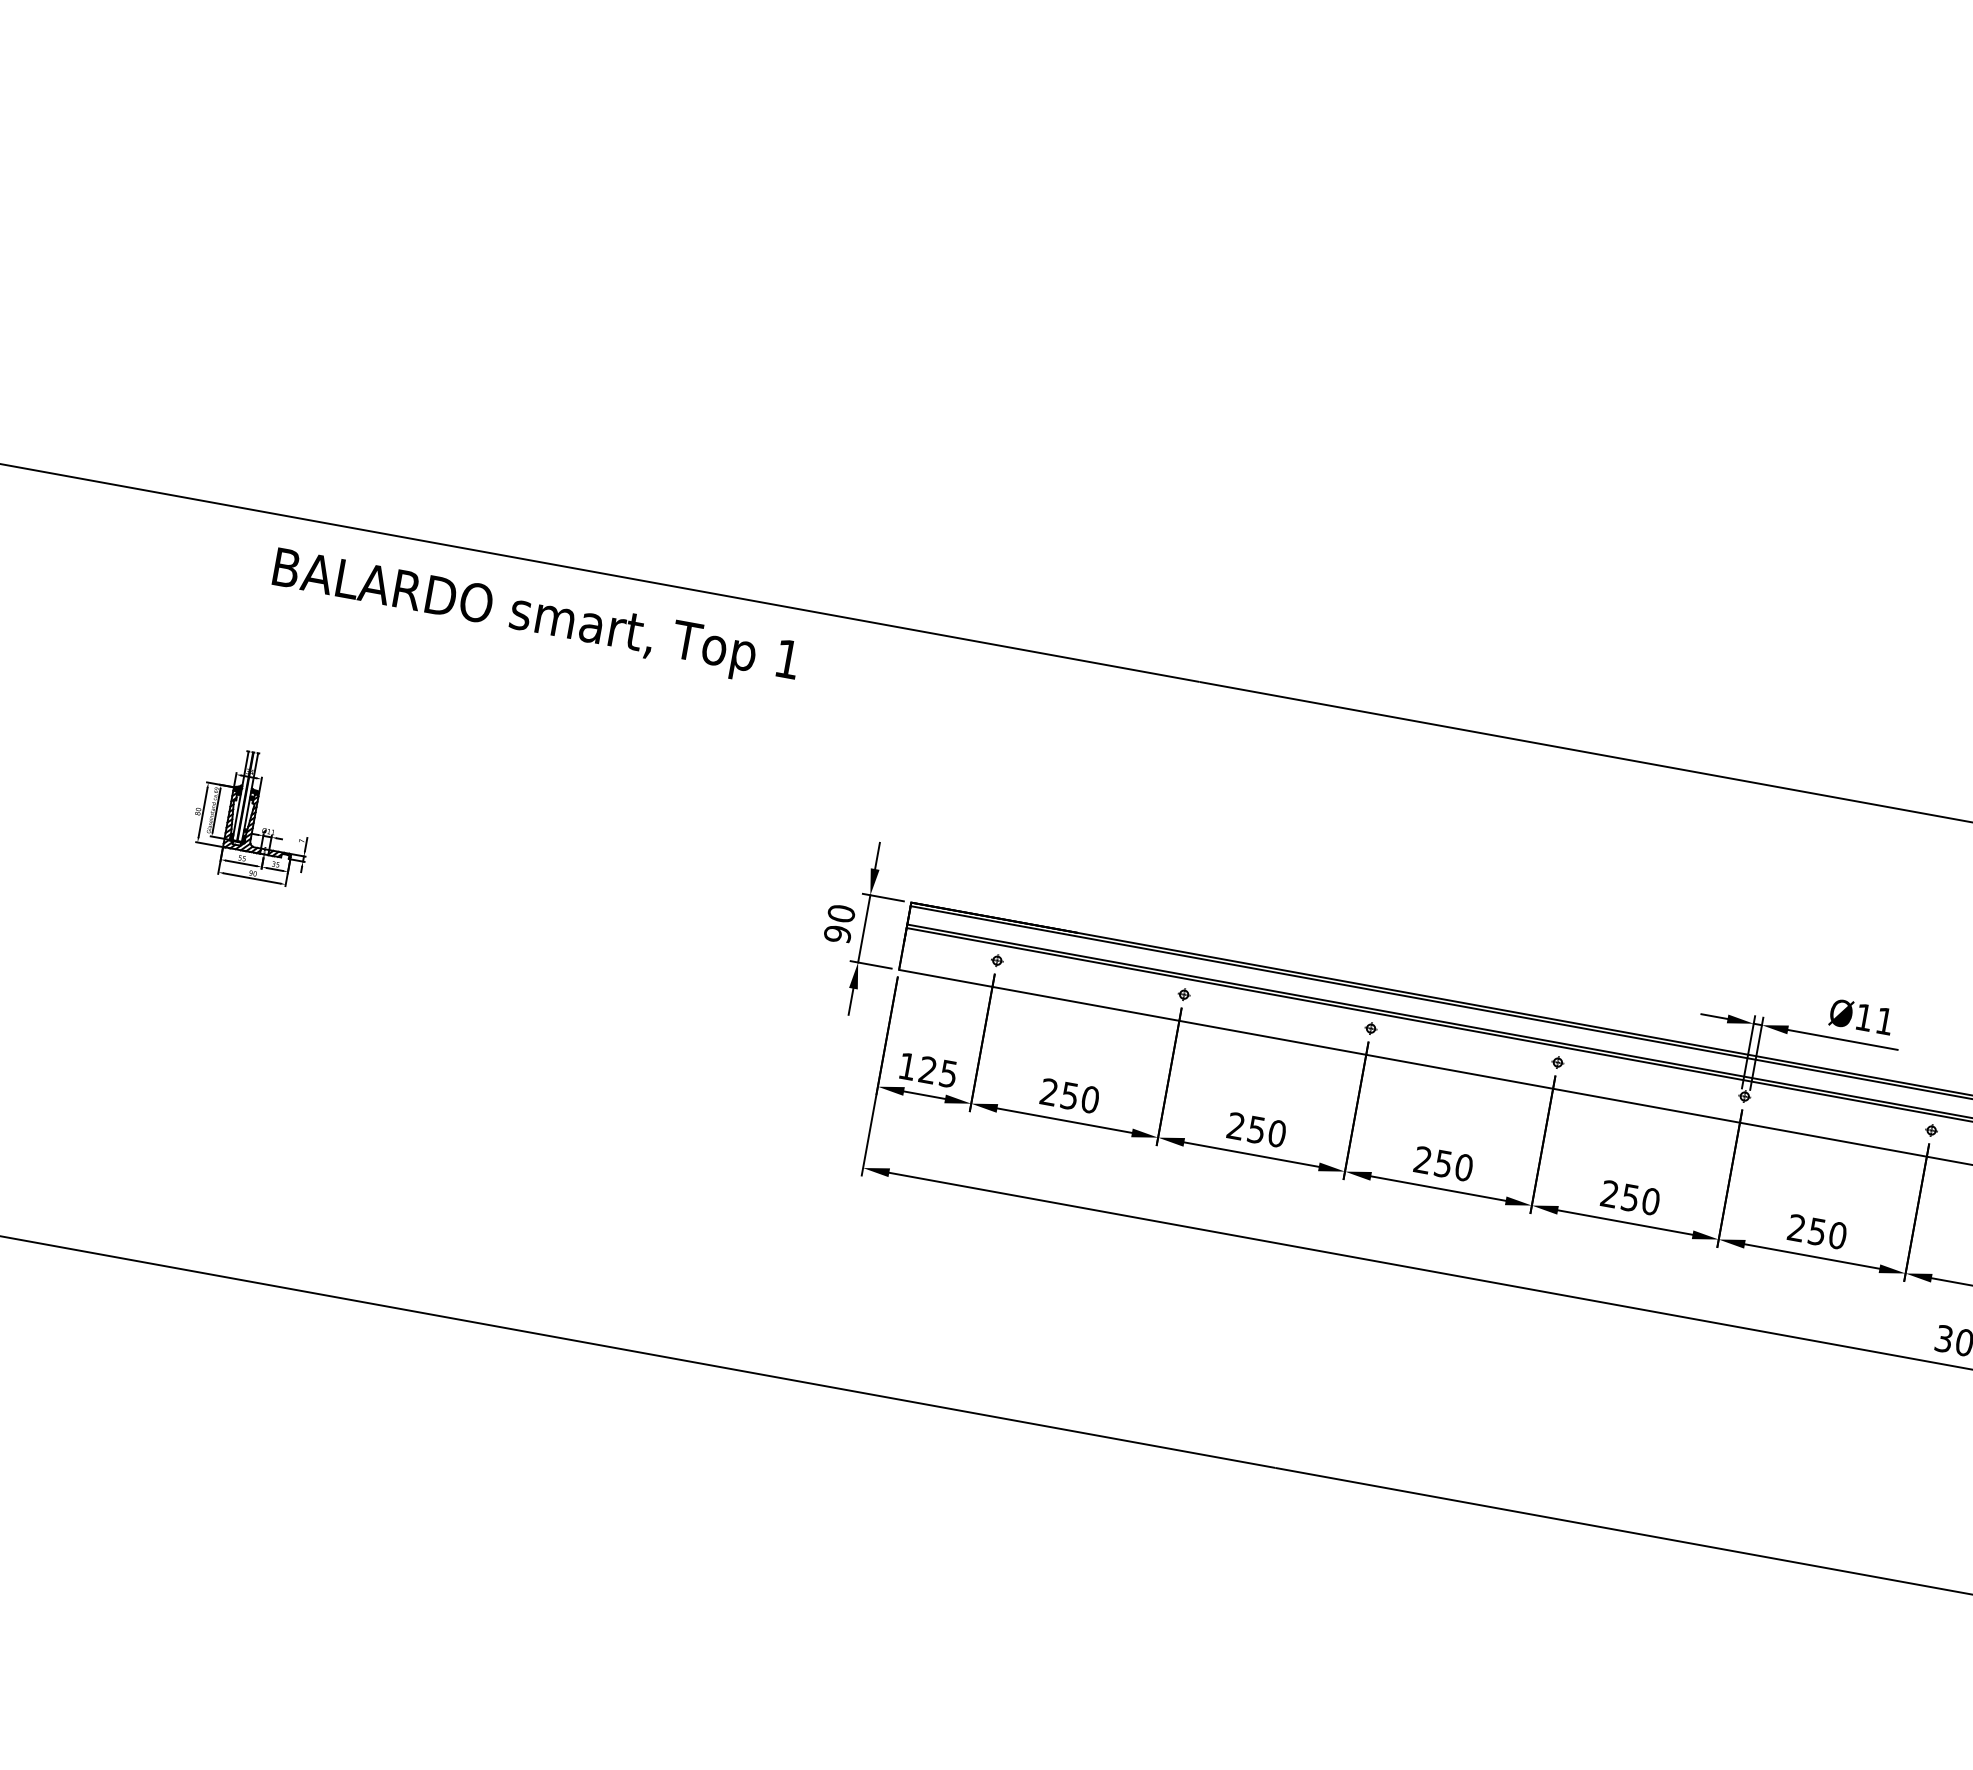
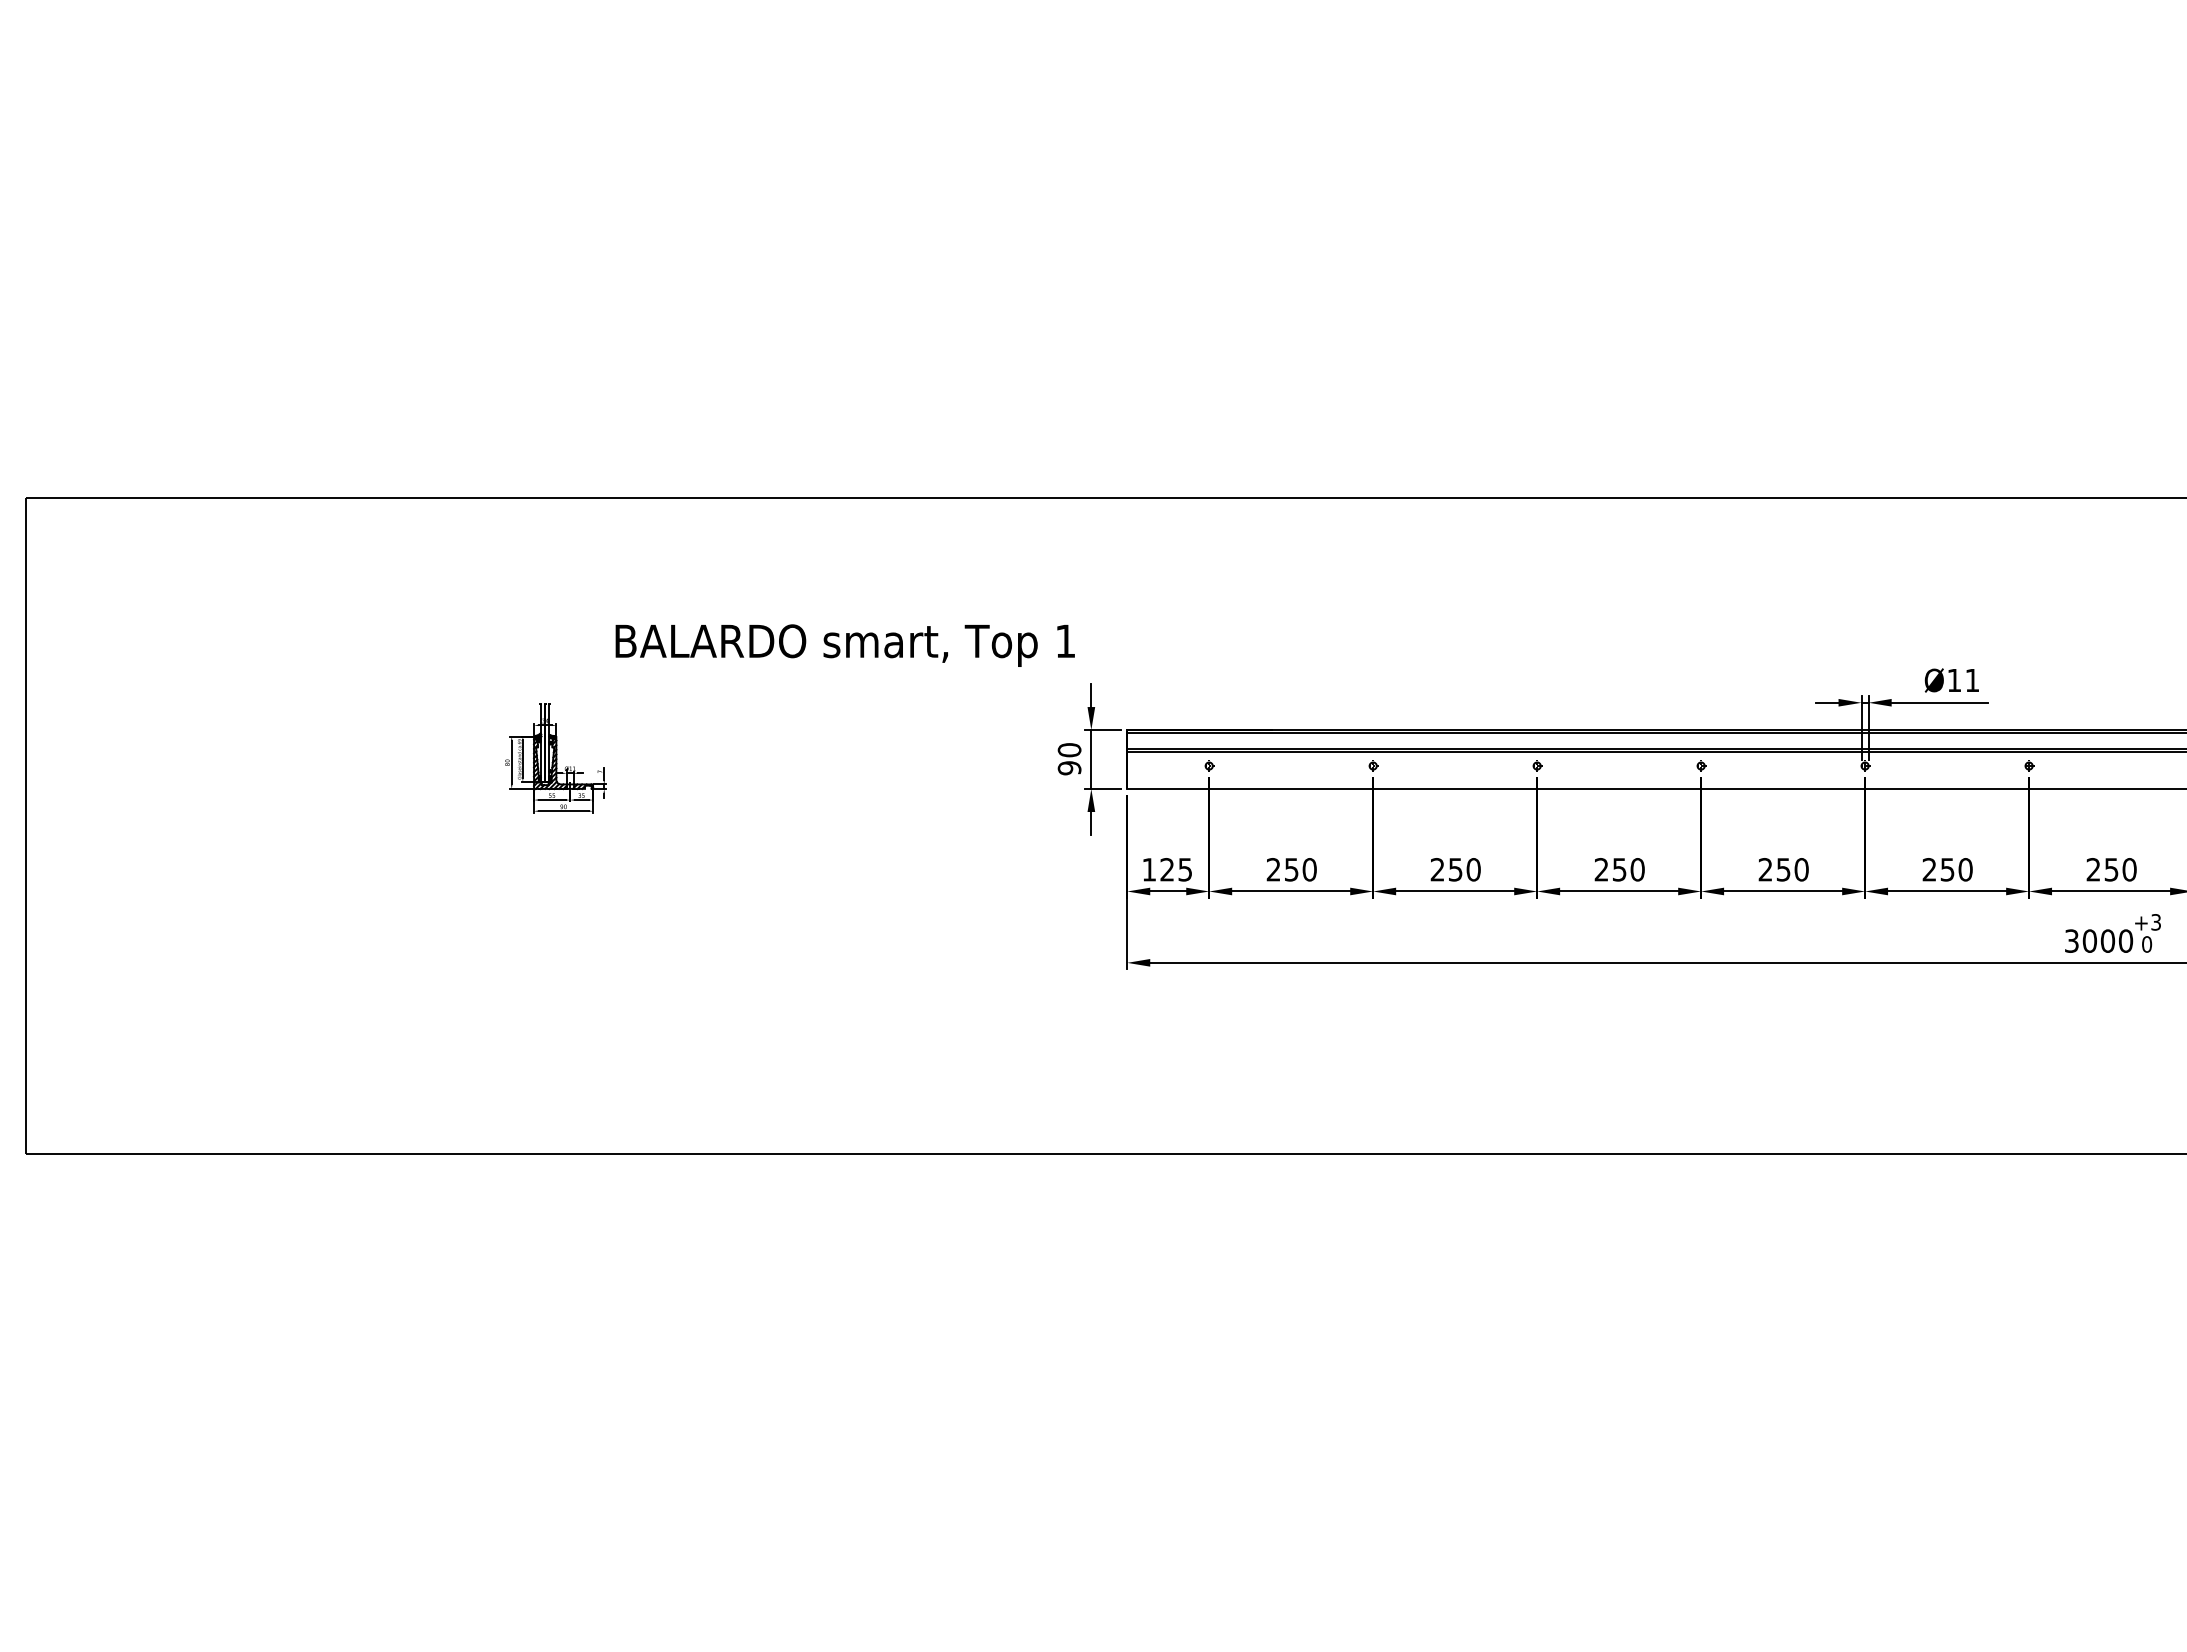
text: (534, 618) -> (844, 645), moved

